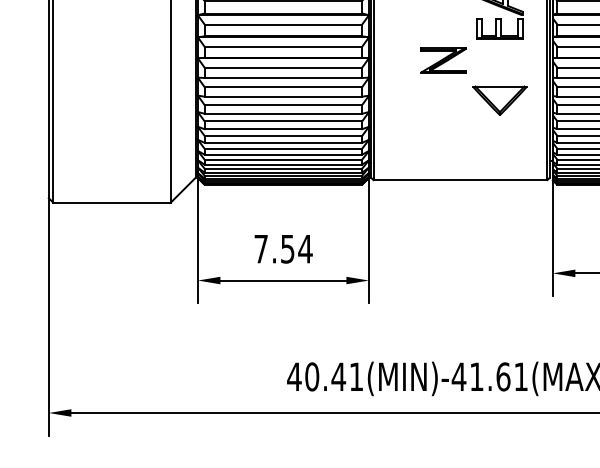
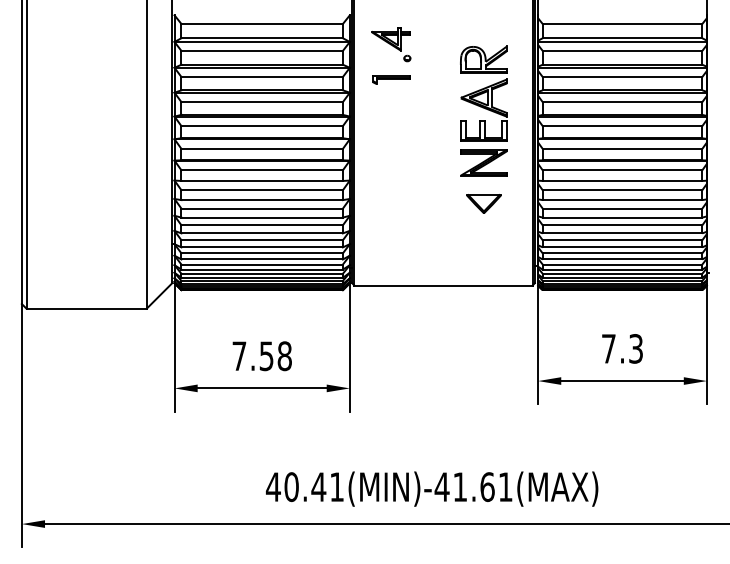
part: (442, 59) -> (483, 162), moved
part: (499, 100) -> (483, 203), size x0.62
text: (305, 249) -> (284, 356), 7.54 -> 7.58

